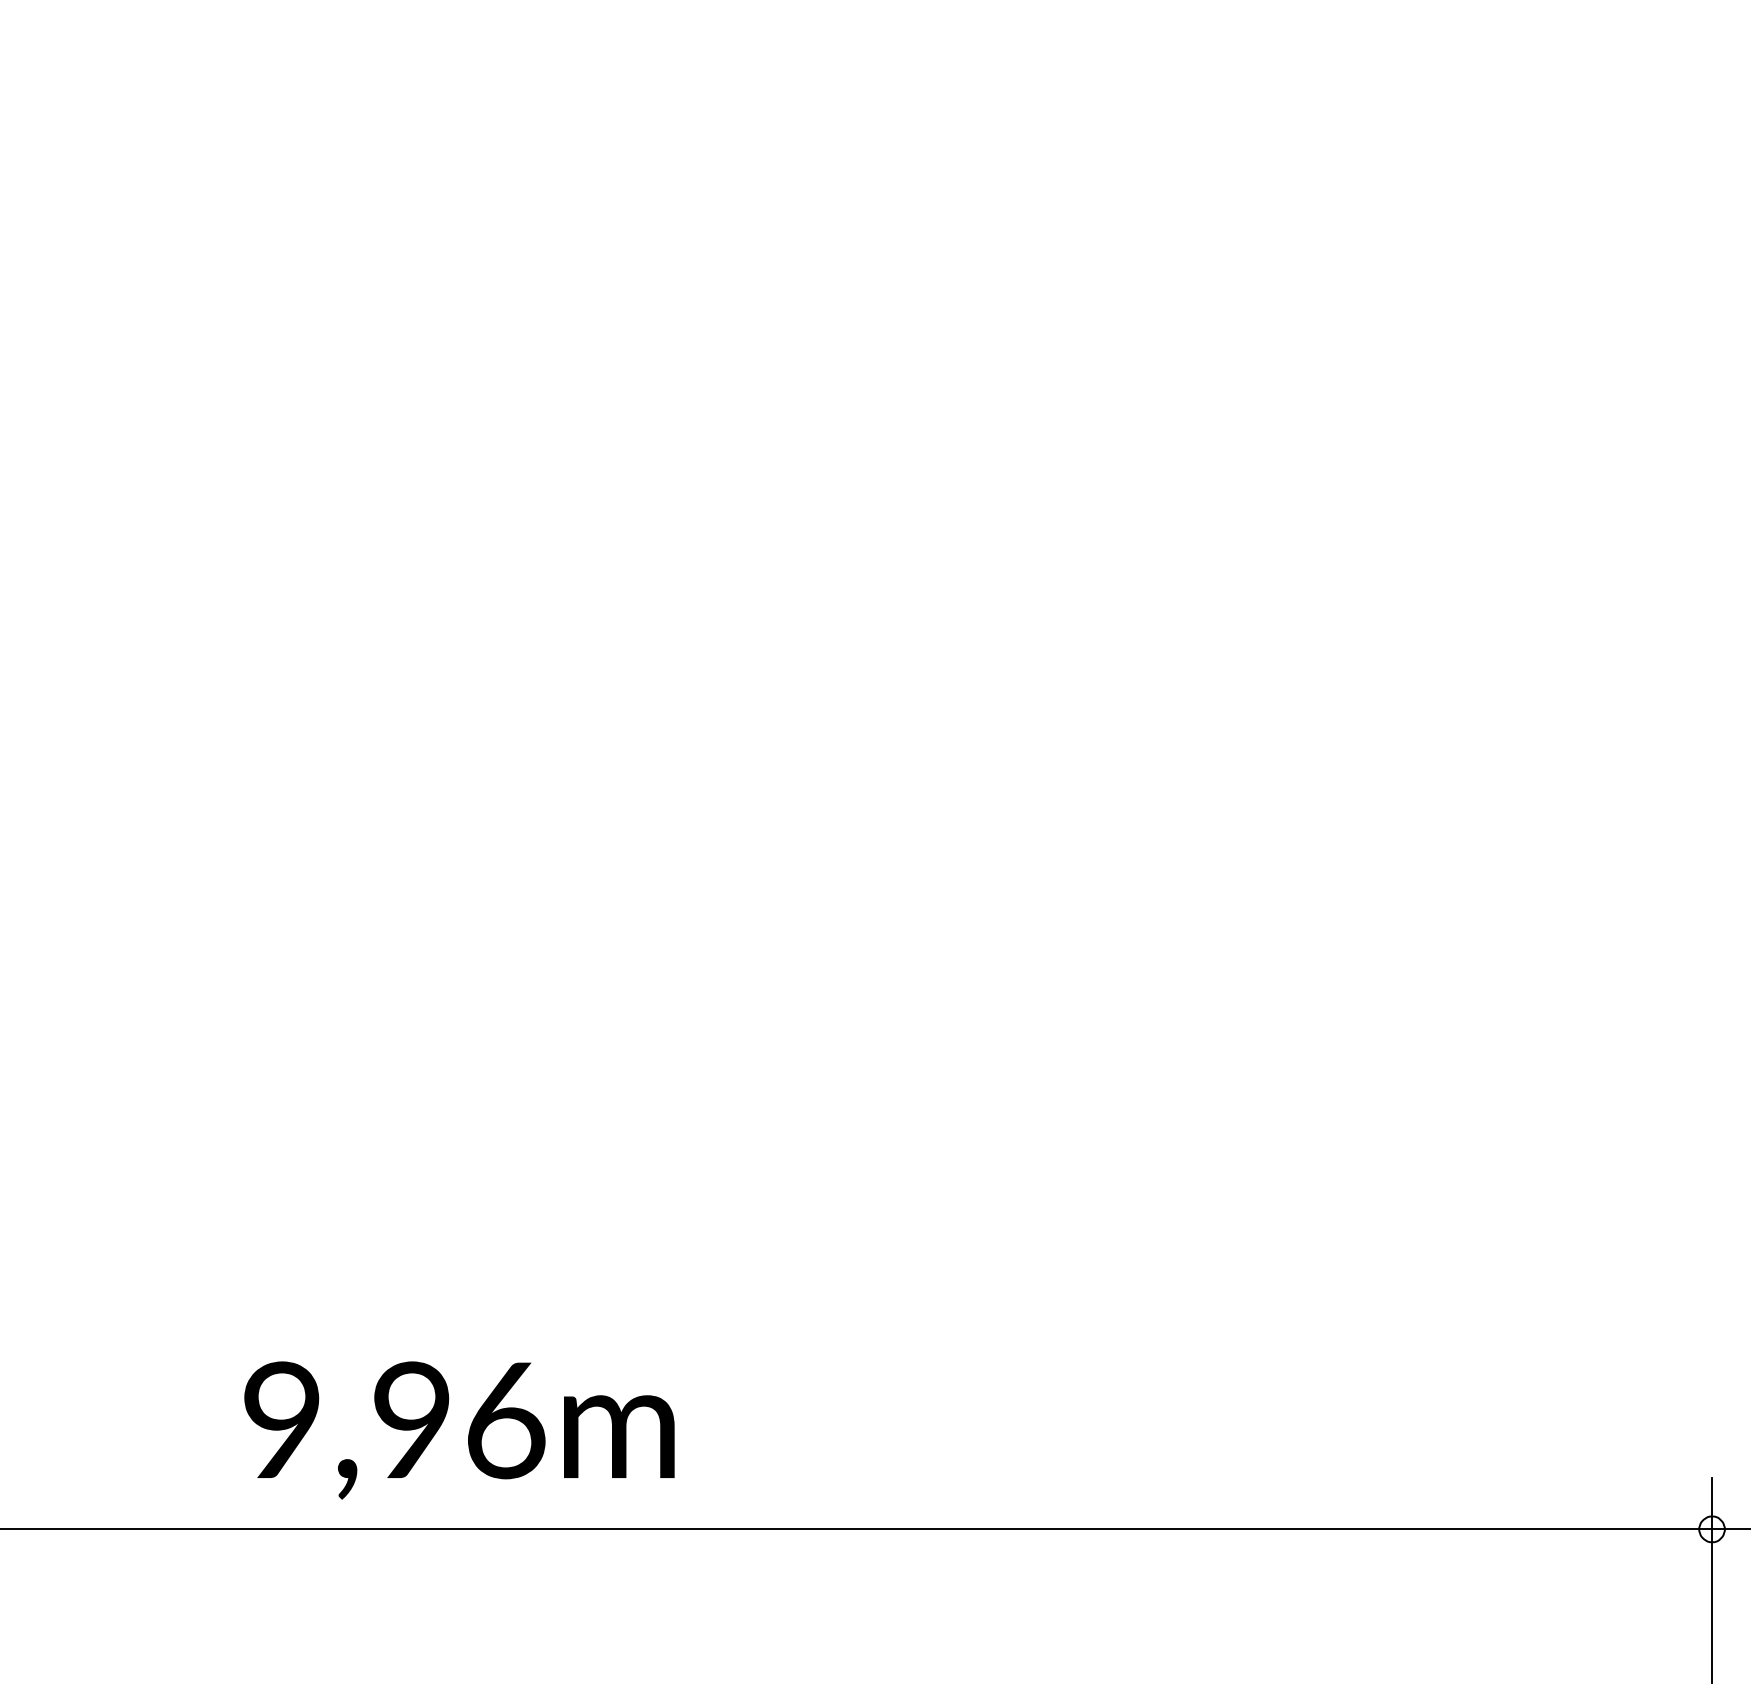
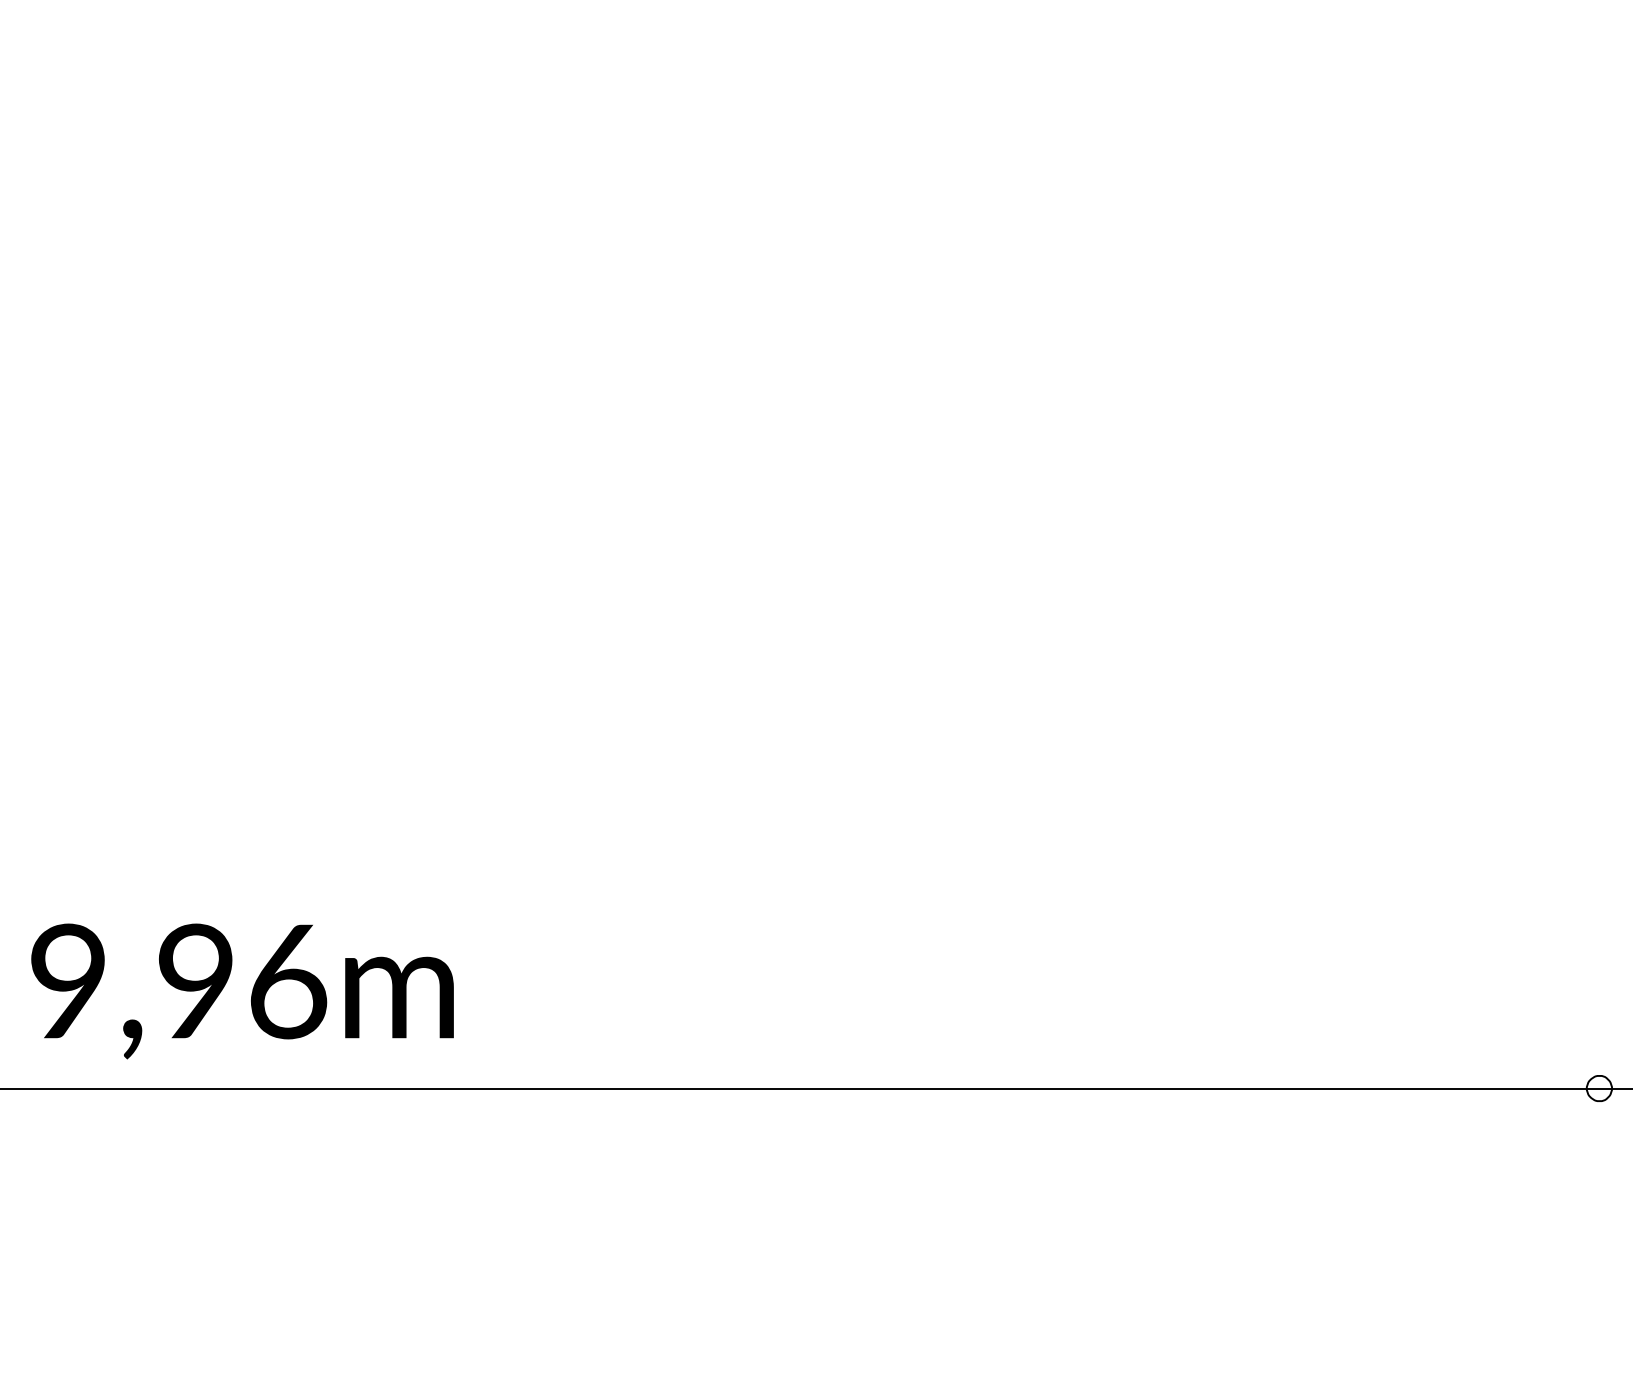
text: (459, 1430) -> (242, 991), moved
line: (1712, 1580) -> (1599, 1138), removed

